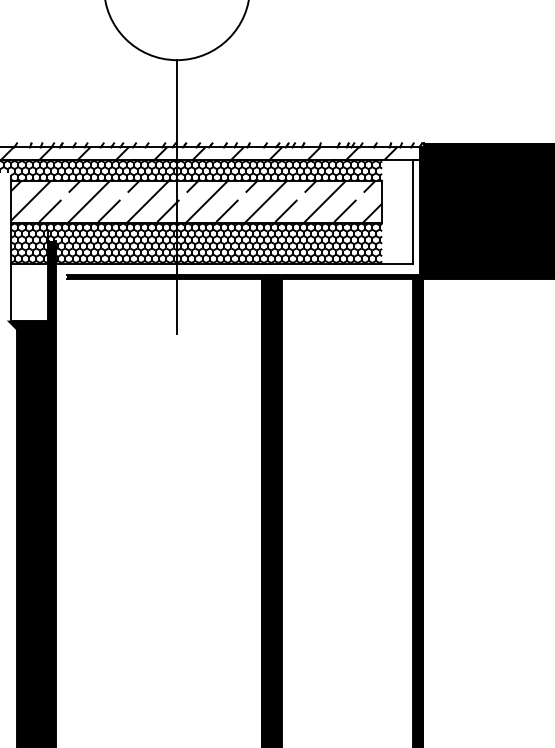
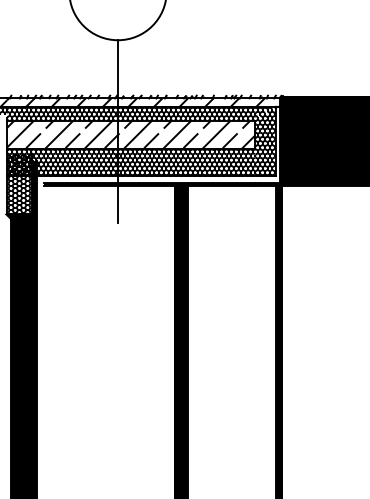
hatch: (396, 212) -> (264, 141), added
hatch: (29, 275) -> (19, 183), added

